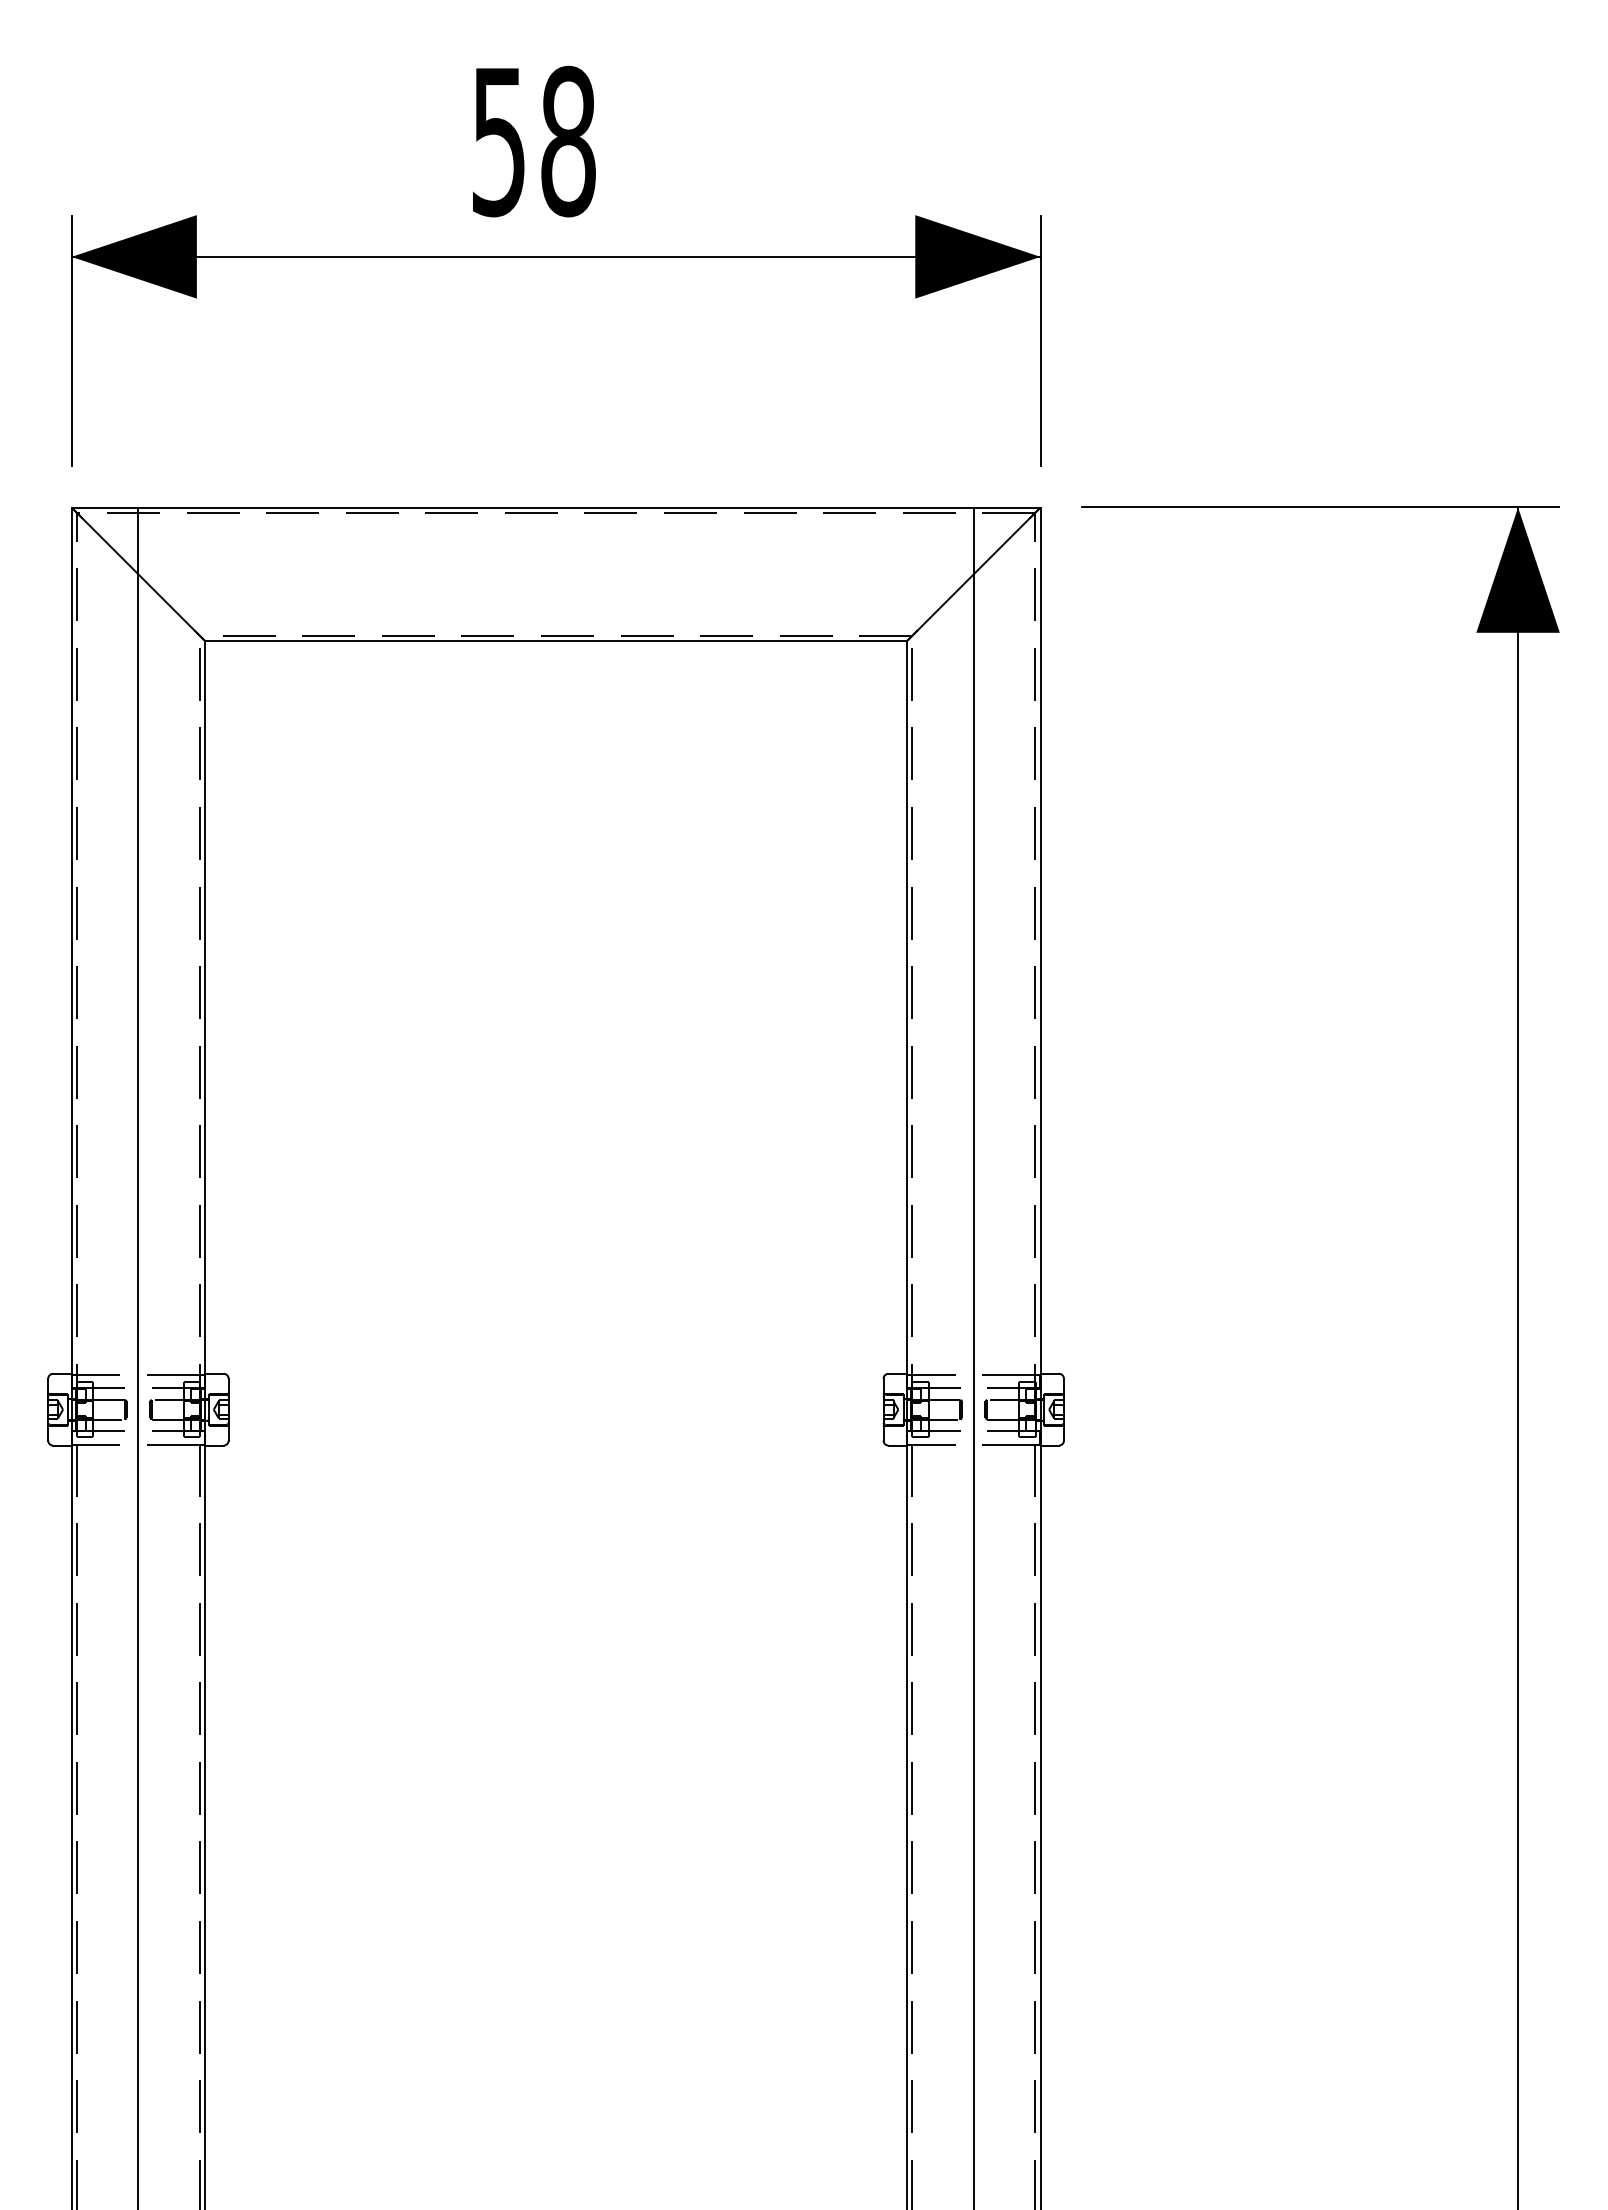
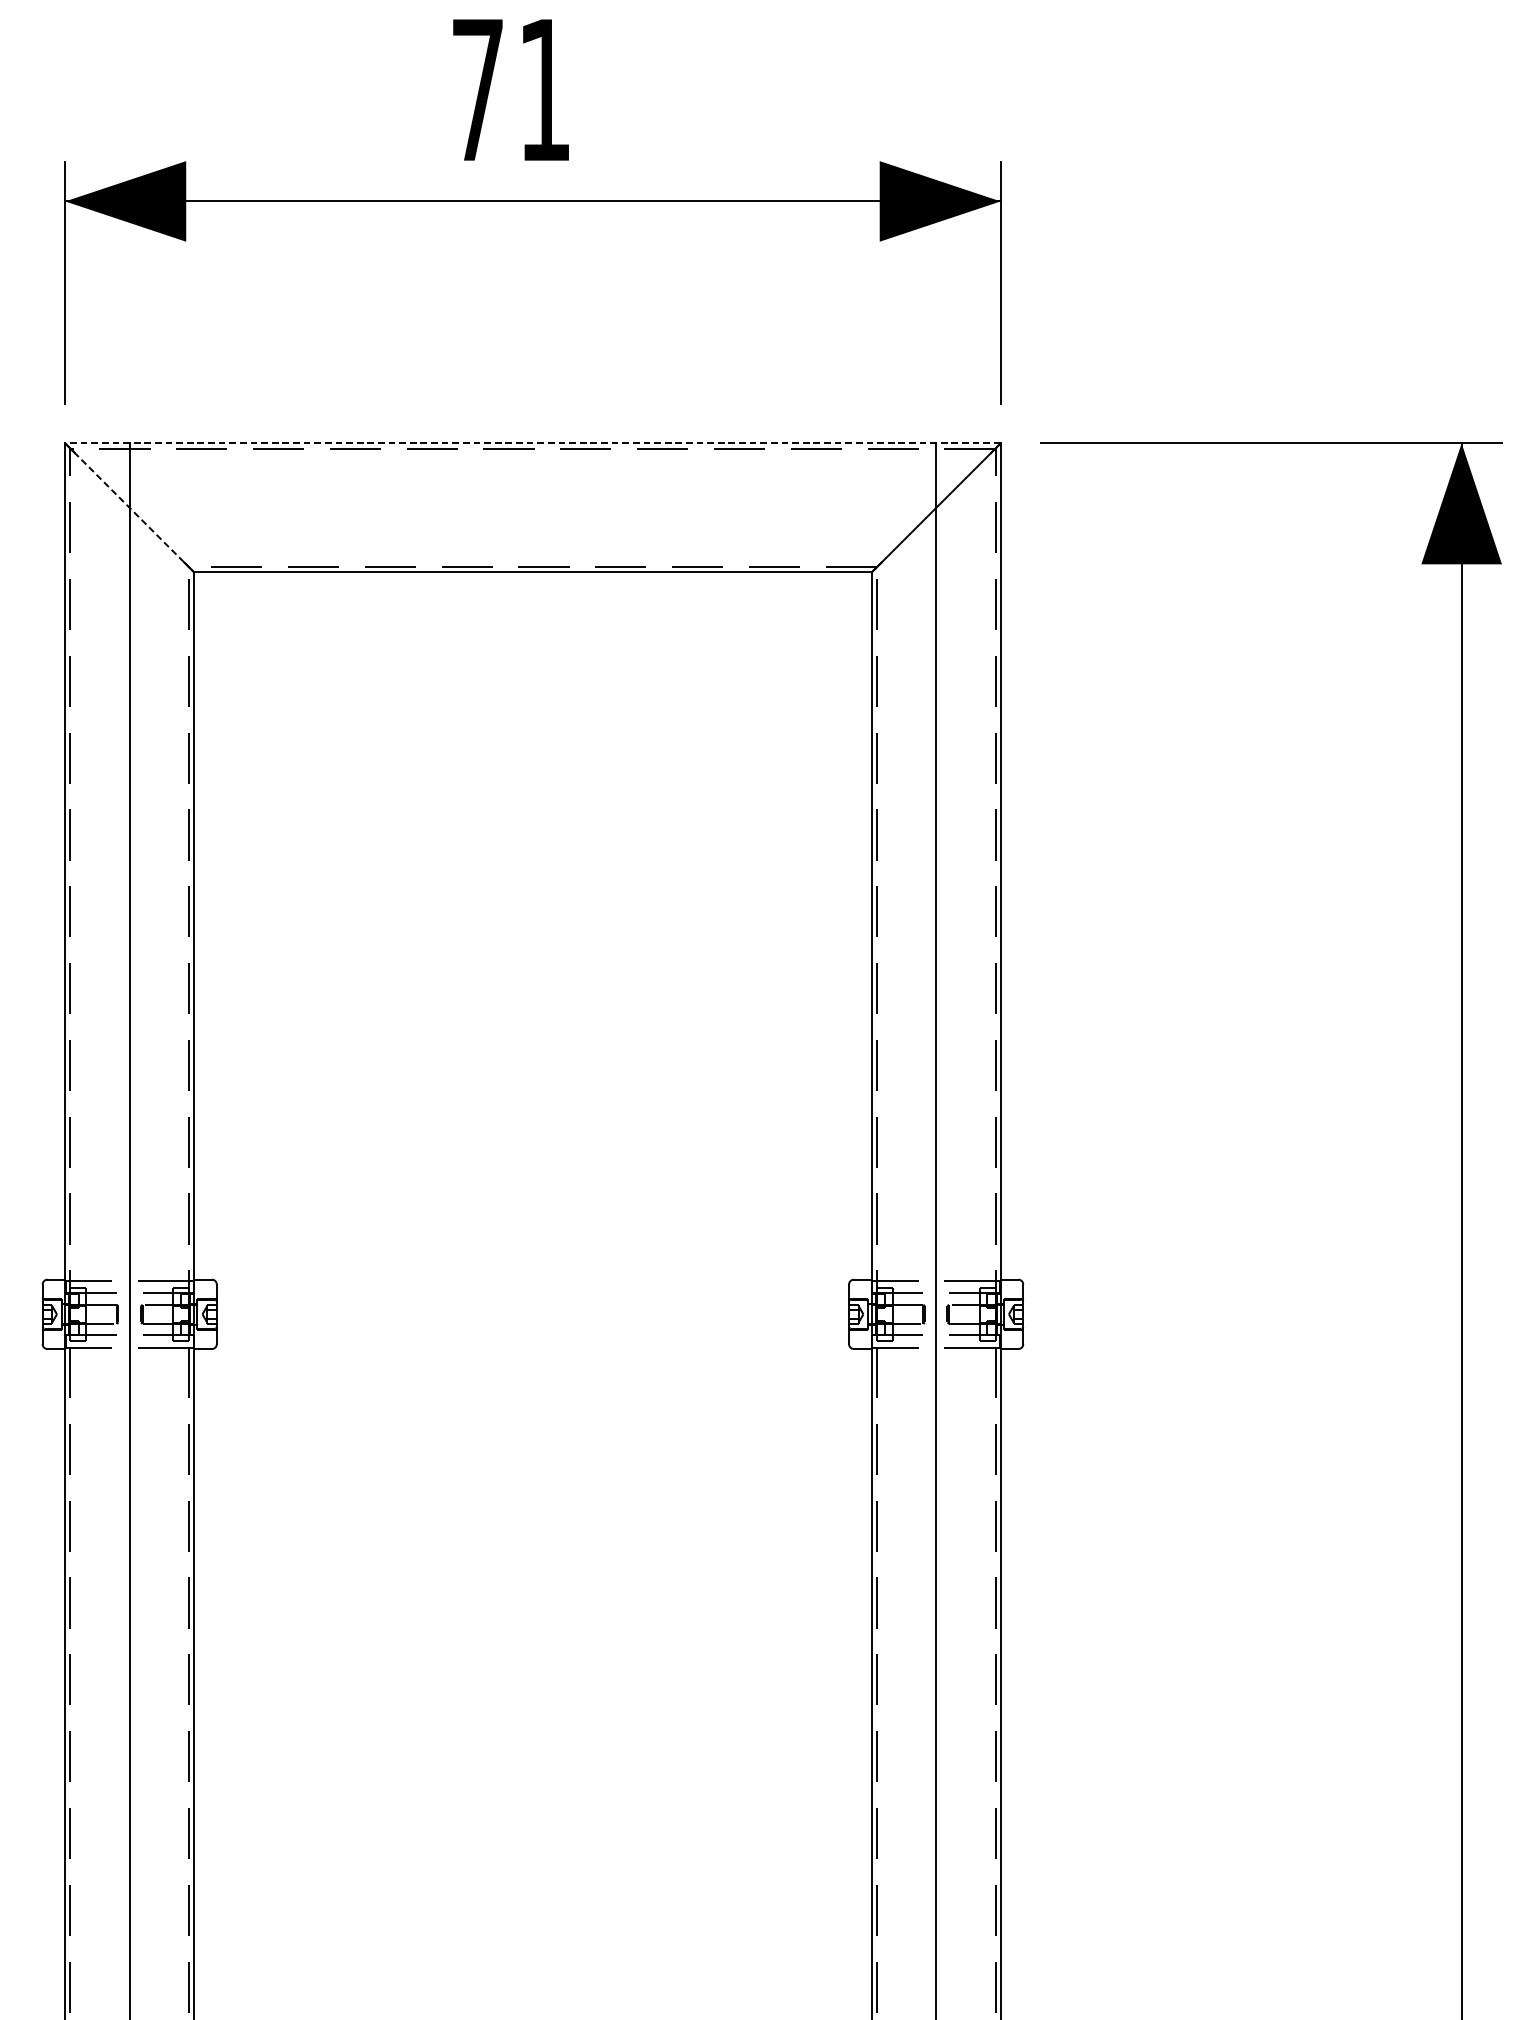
text: (534, 141) -> (512, 90), 58 -> 71
line: (555, 507) -> (532, 443), solid -> dashed
line: (138, 574) -> (129, 508), solid -> dashed

